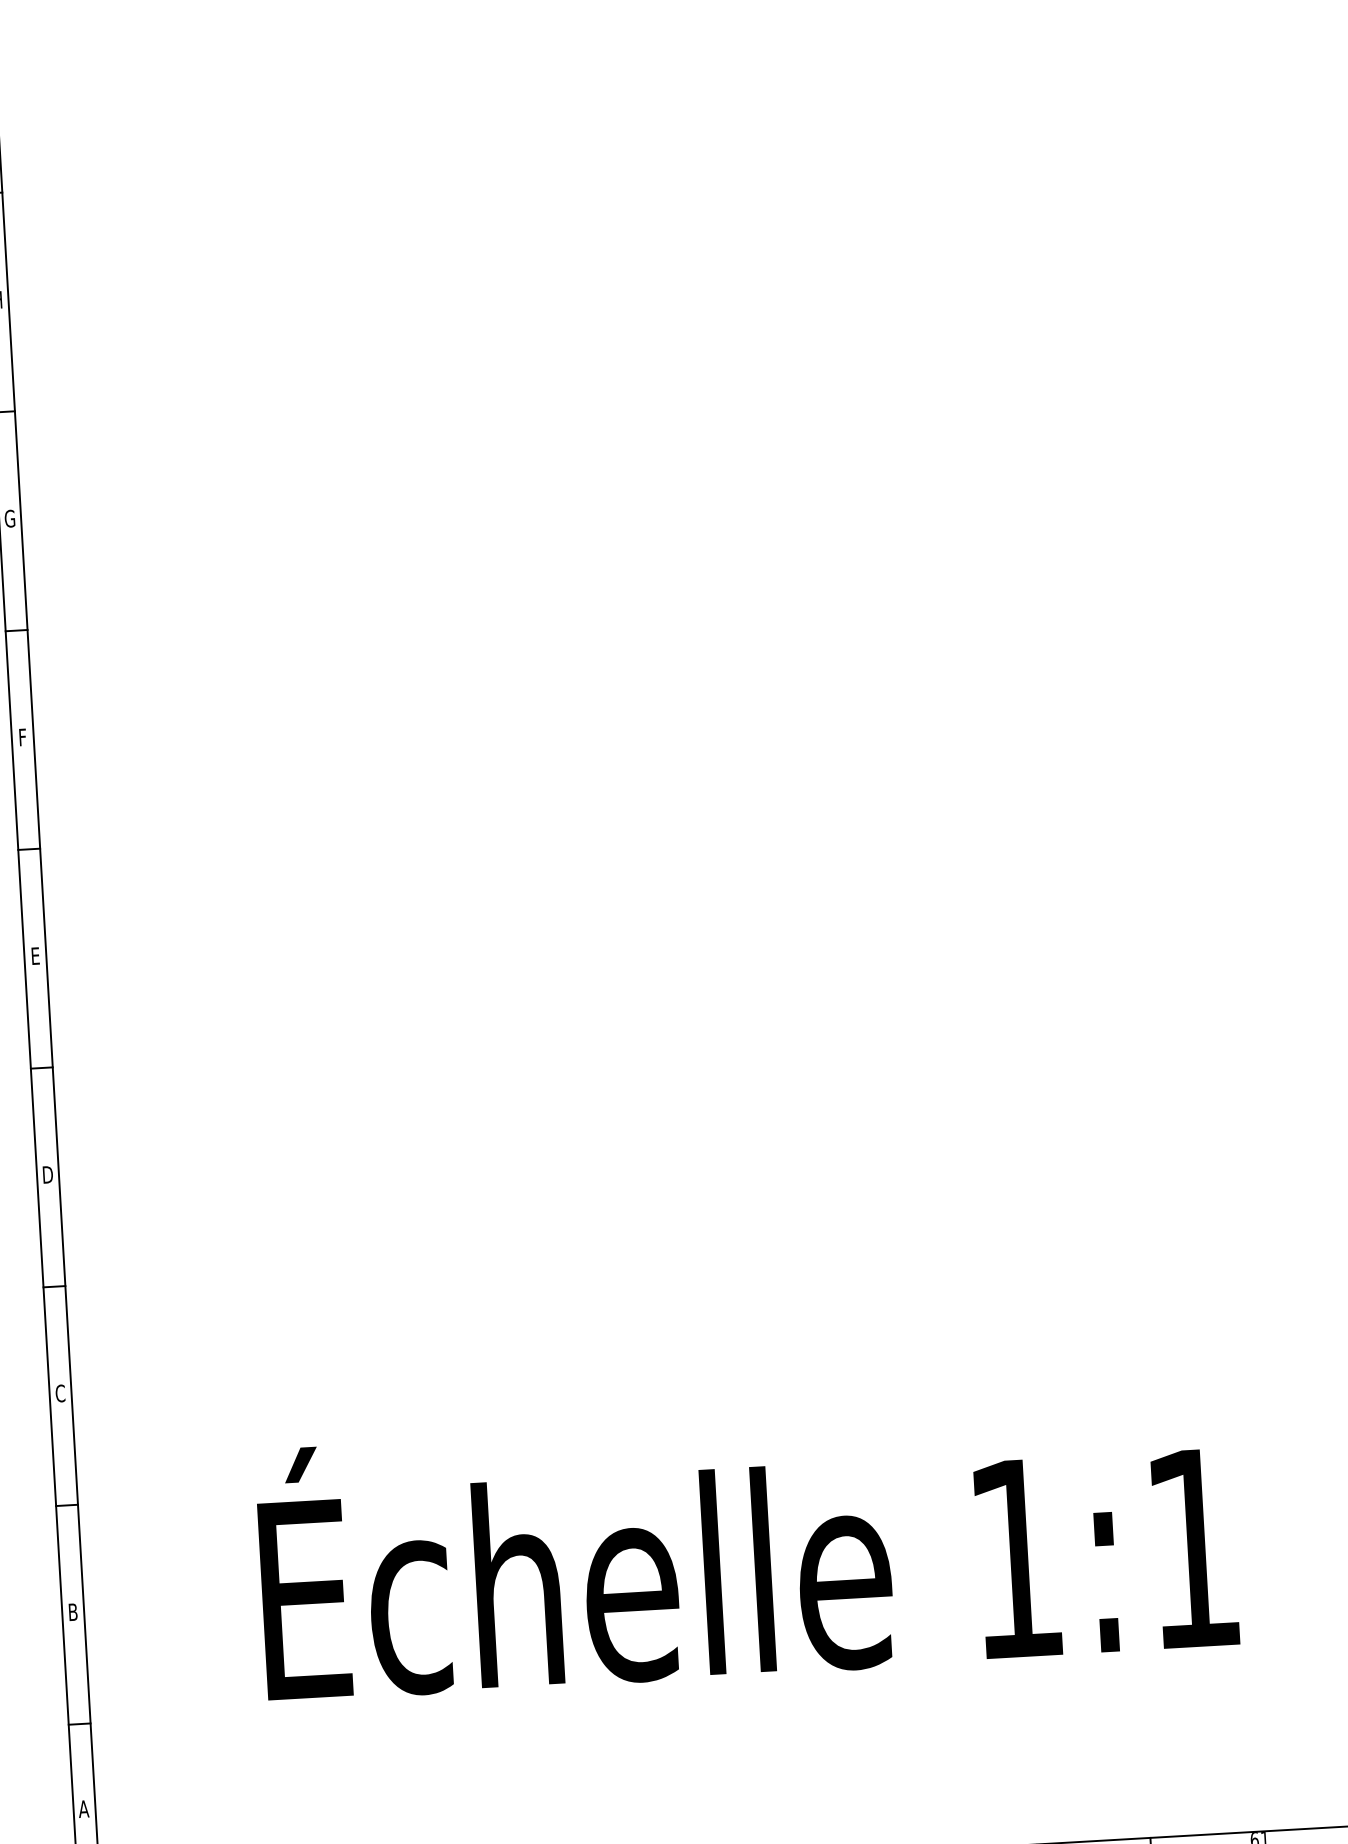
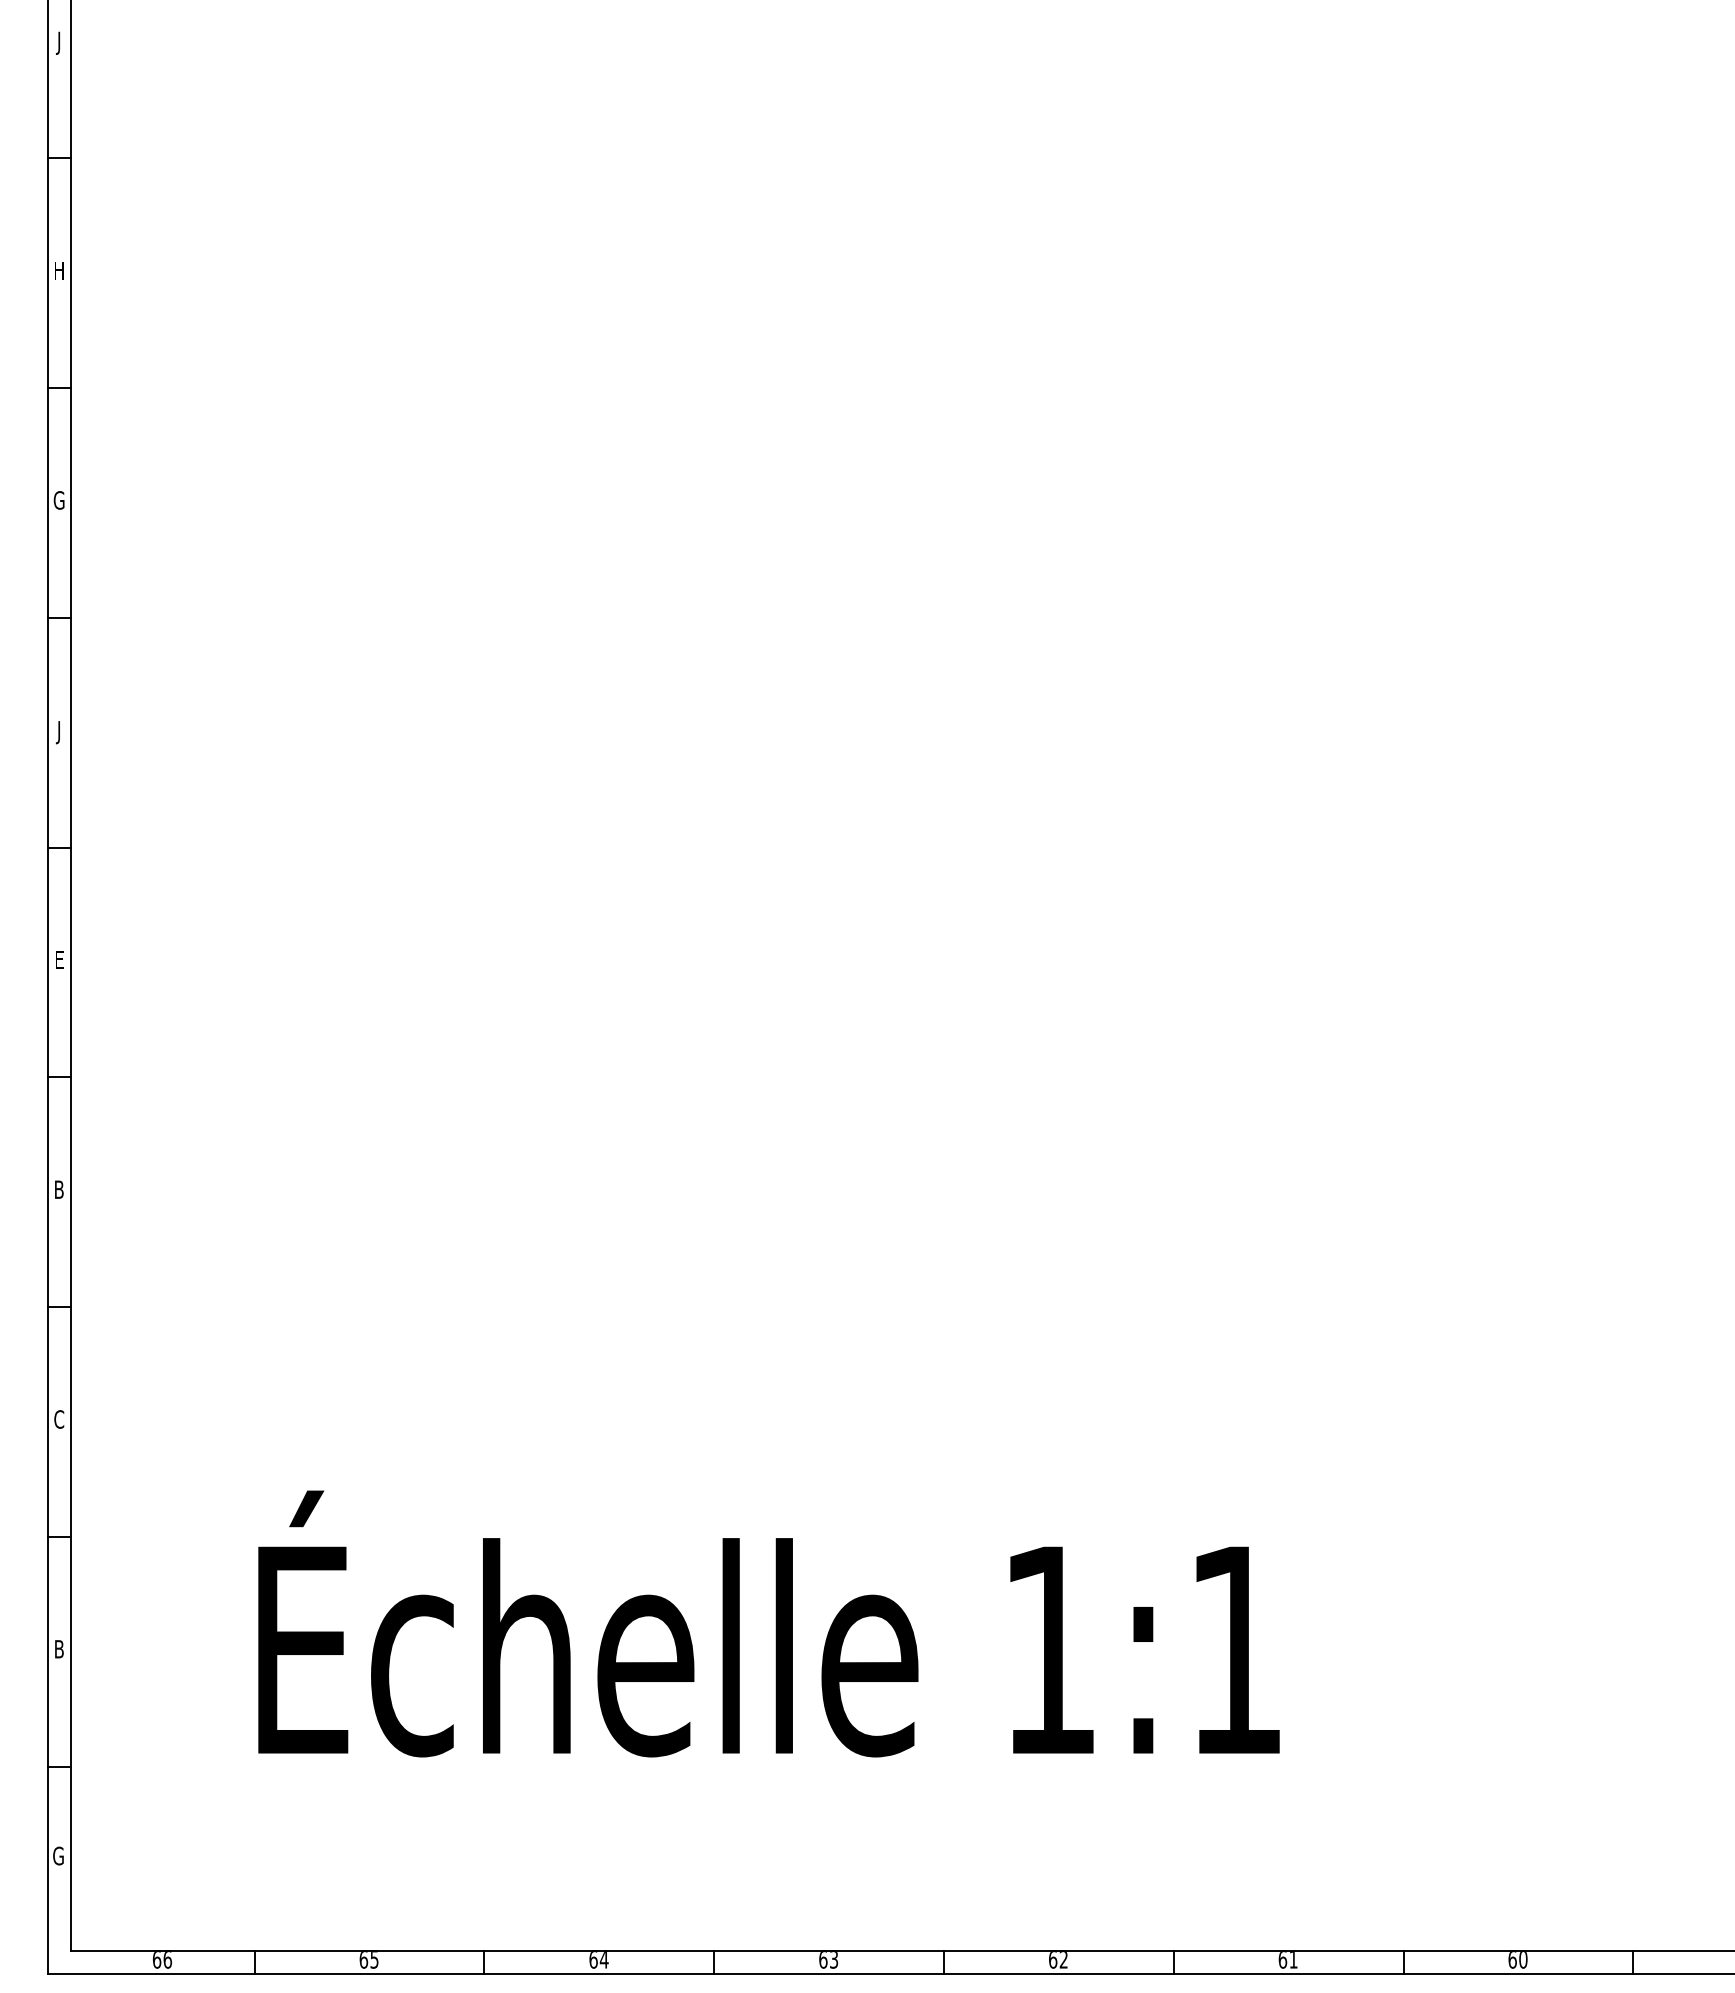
text: (22, 739) -> (58, 732), F -> J
text: (48, 1174) -> (59, 1189), D -> B
text: (83, 1808) -> (58, 1855), A -> G

